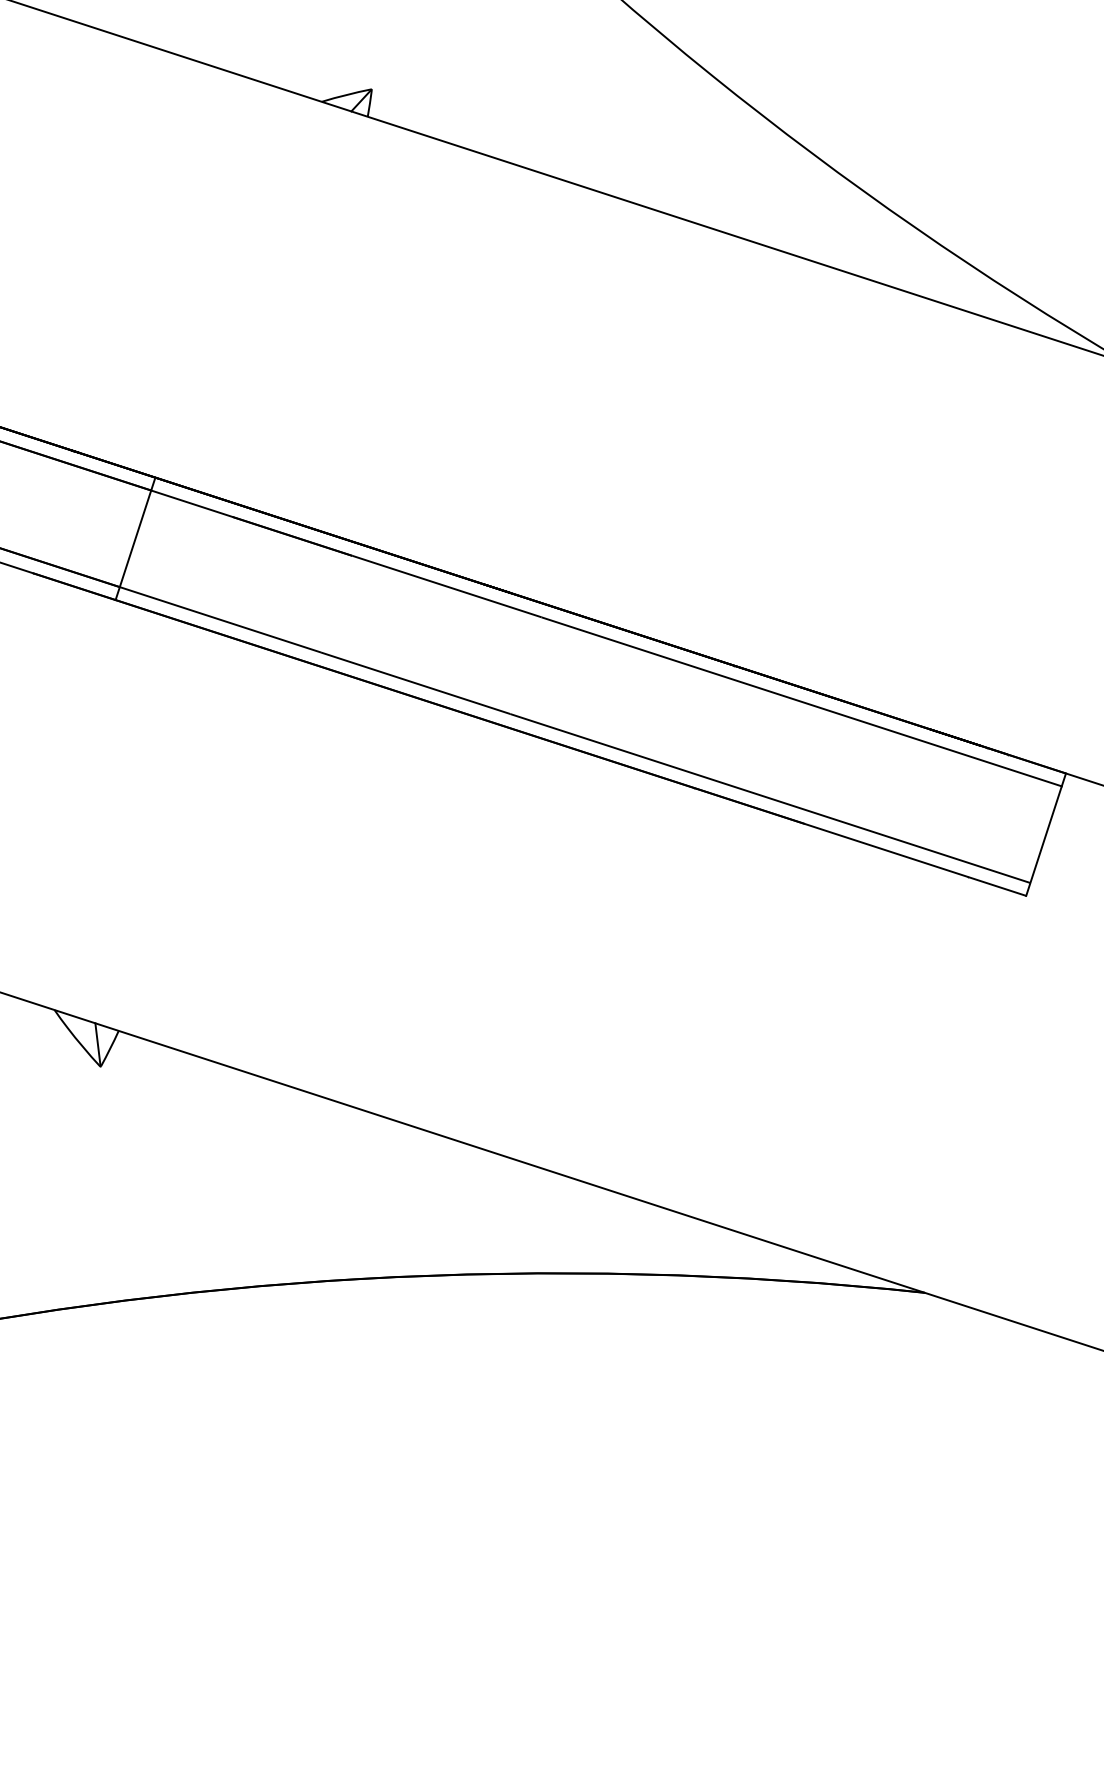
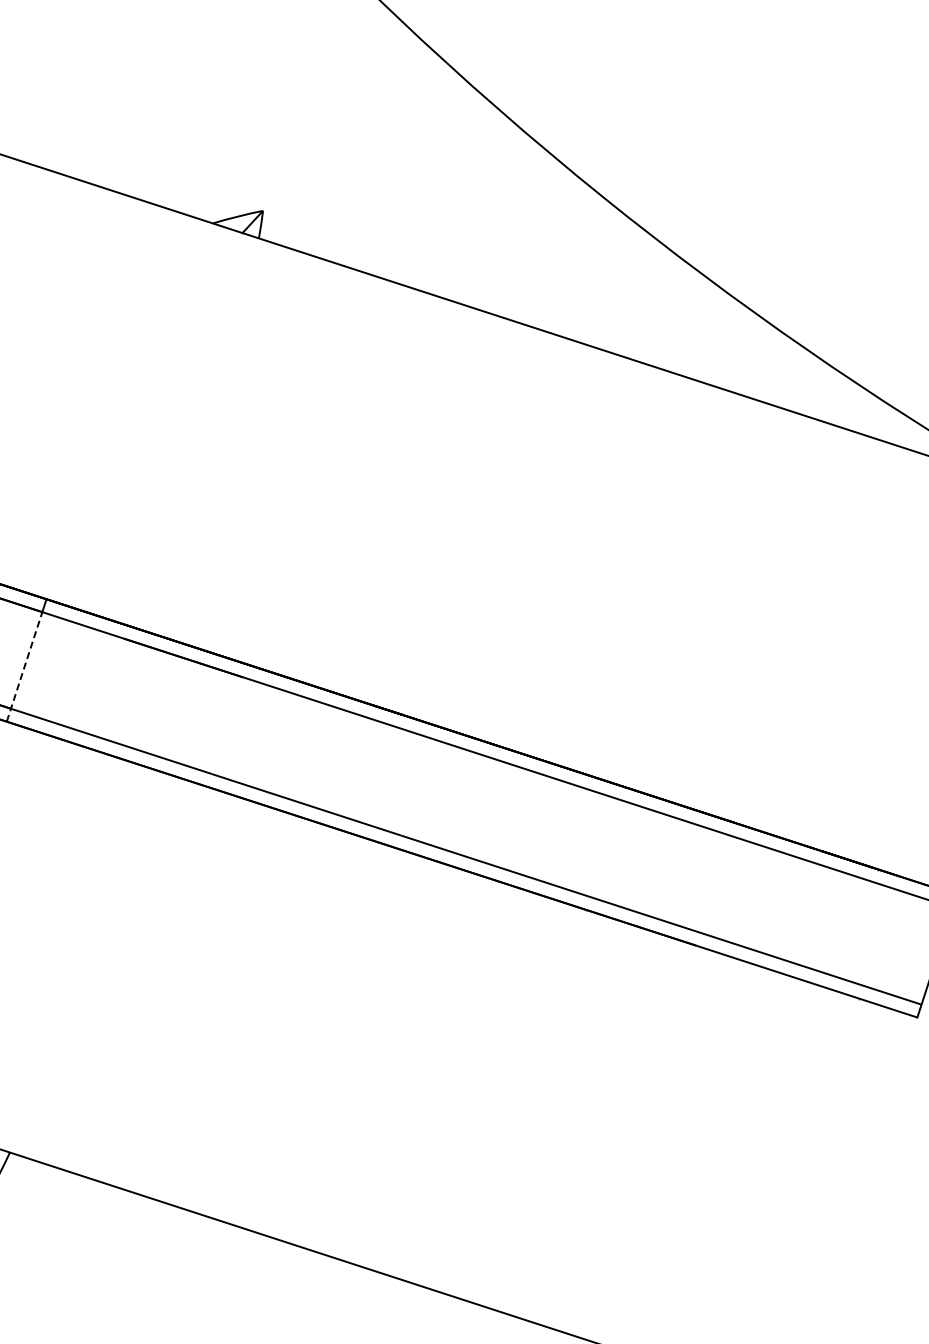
line: (133, 545) -> (24, 667), solid -> dashed

